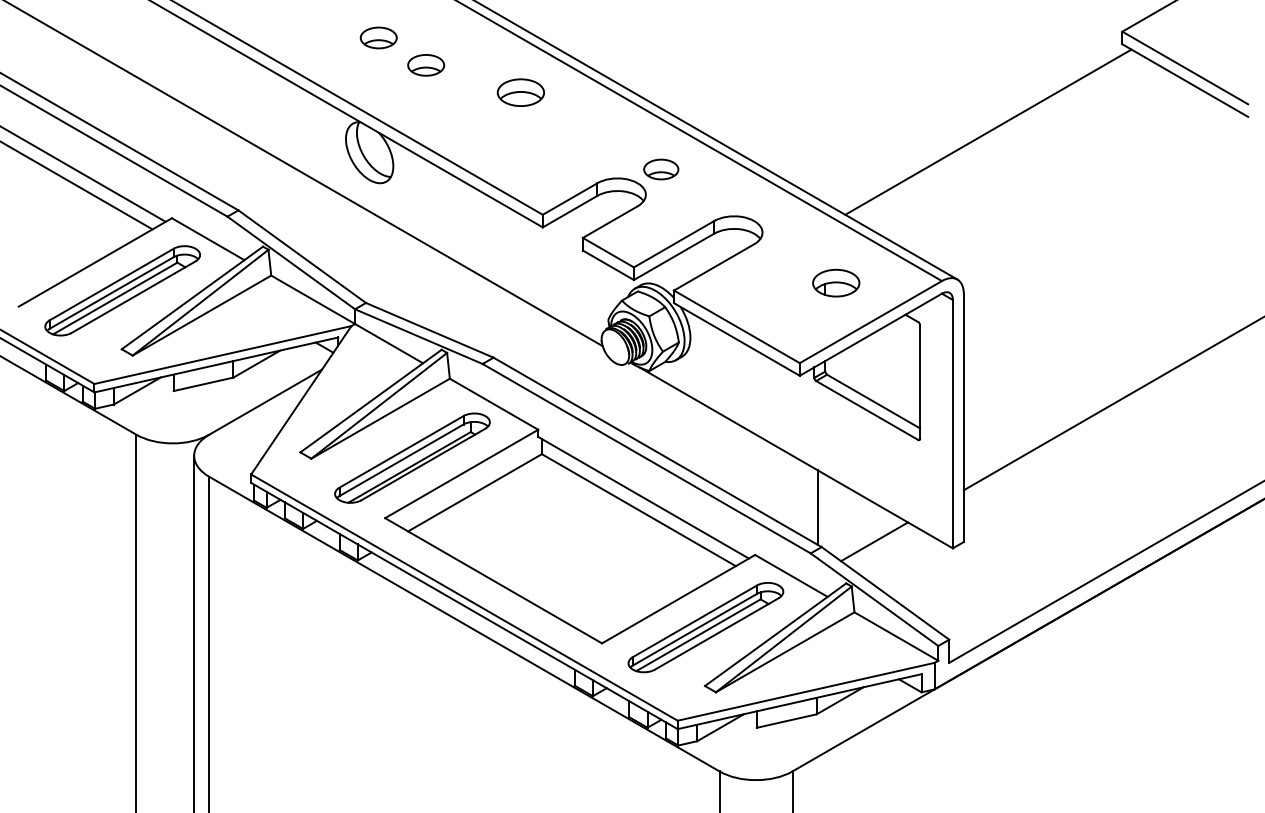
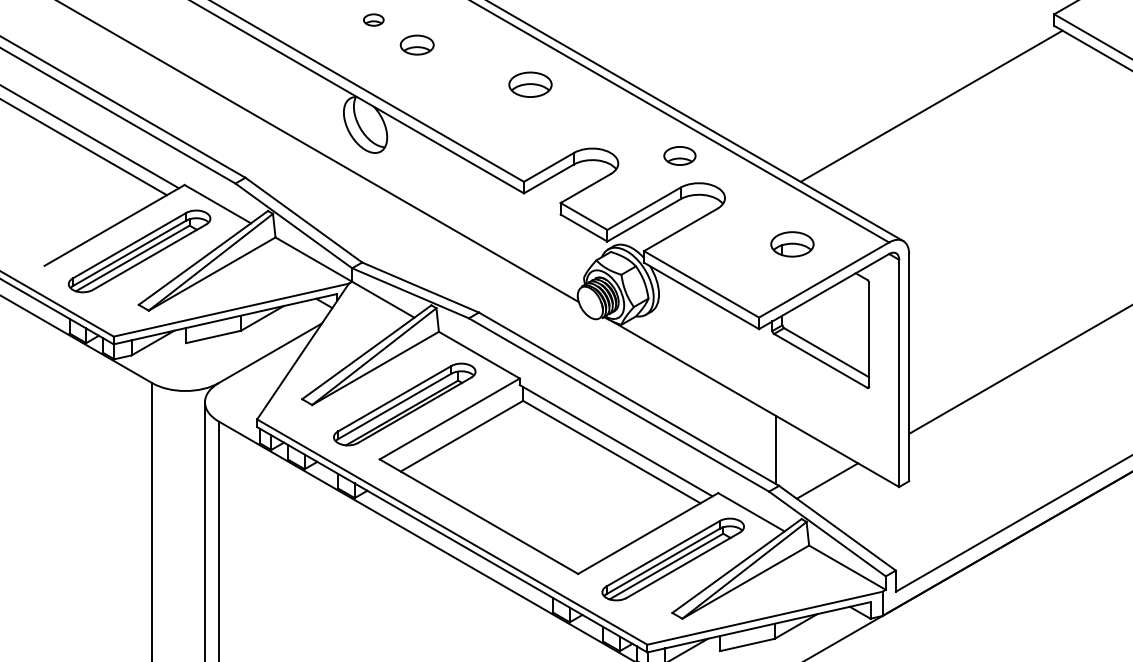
part: (378, 37) -> (373, 19), size x0.6
part: (520, 92) -> (530, 84), moved
part: (661, 169) -> (680, 155), moved

